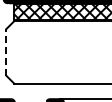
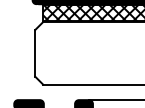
line: (6, 51) -> (35, 52), dashed -> solid

